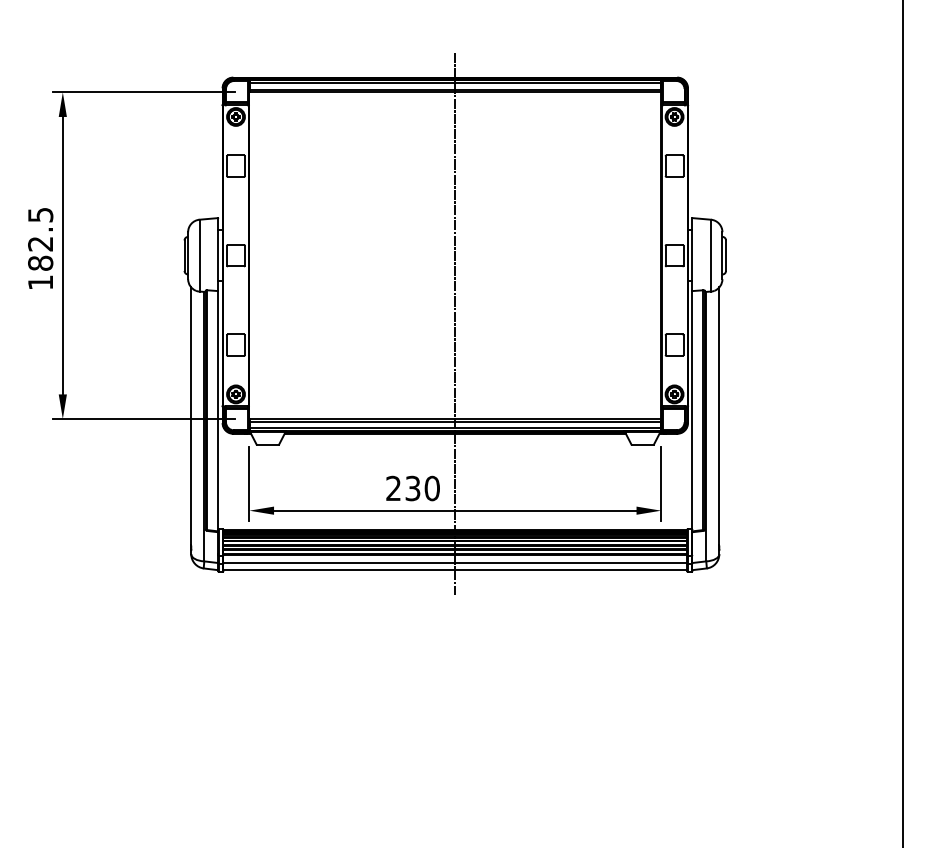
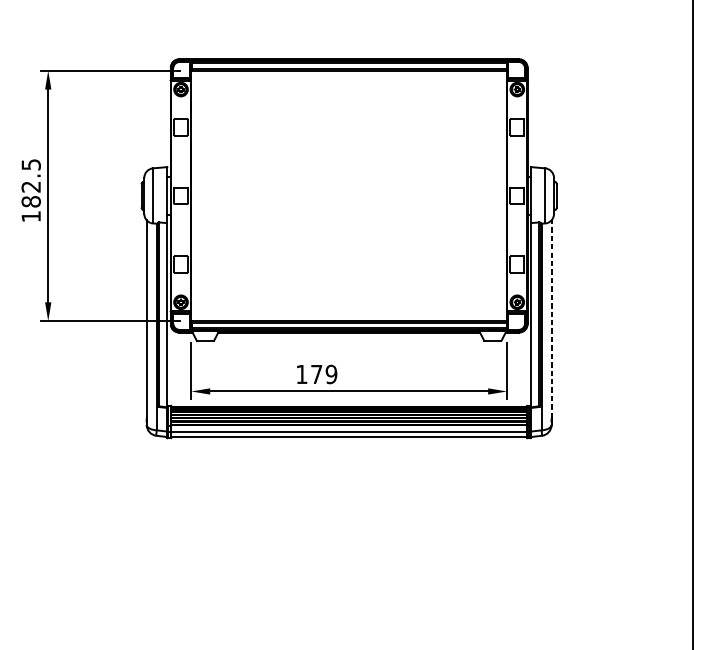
line: (455, 323) -> (349, 247), removed
line: (719, 415) -> (551, 318), solid -> dashed
text: (412, 488) -> (316, 374), 230 -> 179

